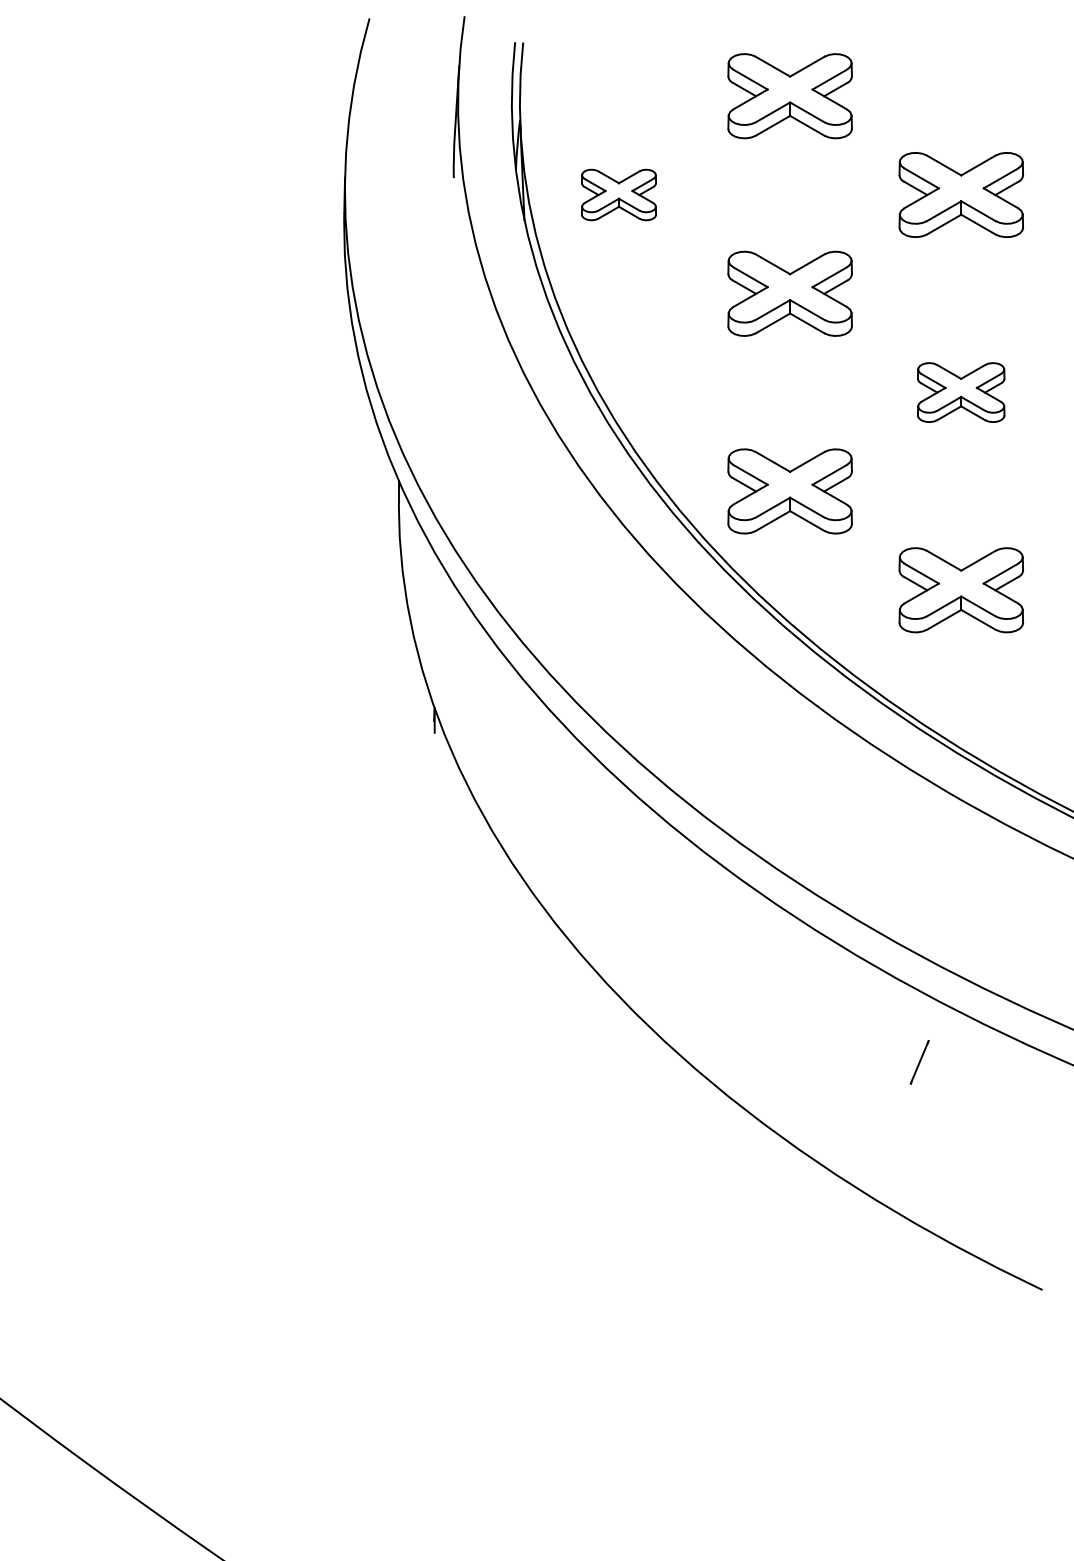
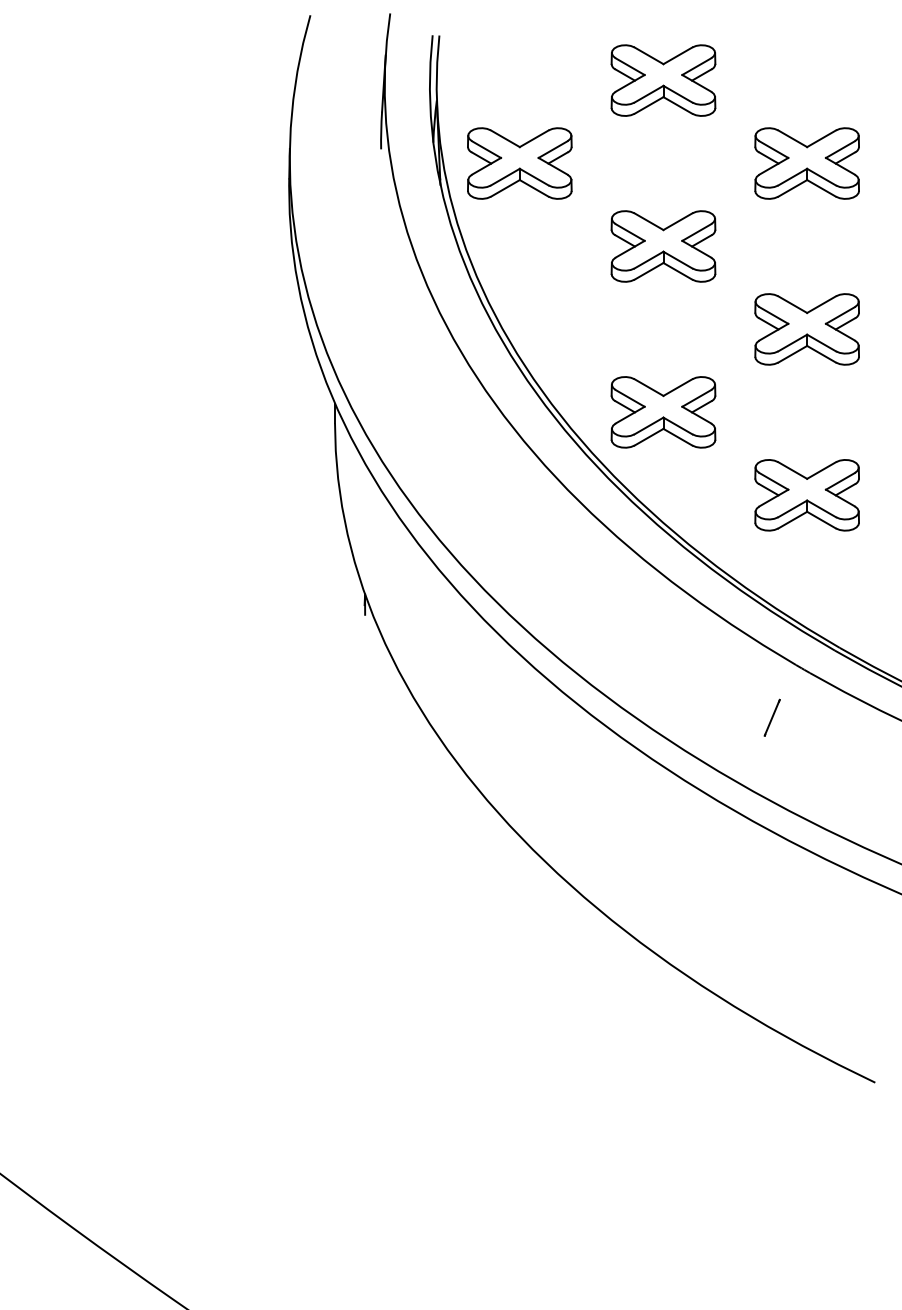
part: (618, 194) -> (519, 163), size x1.67
part: (960, 392) -> (806, 329), size x1.43
line: (919, 1062) -> (772, 717), moved

